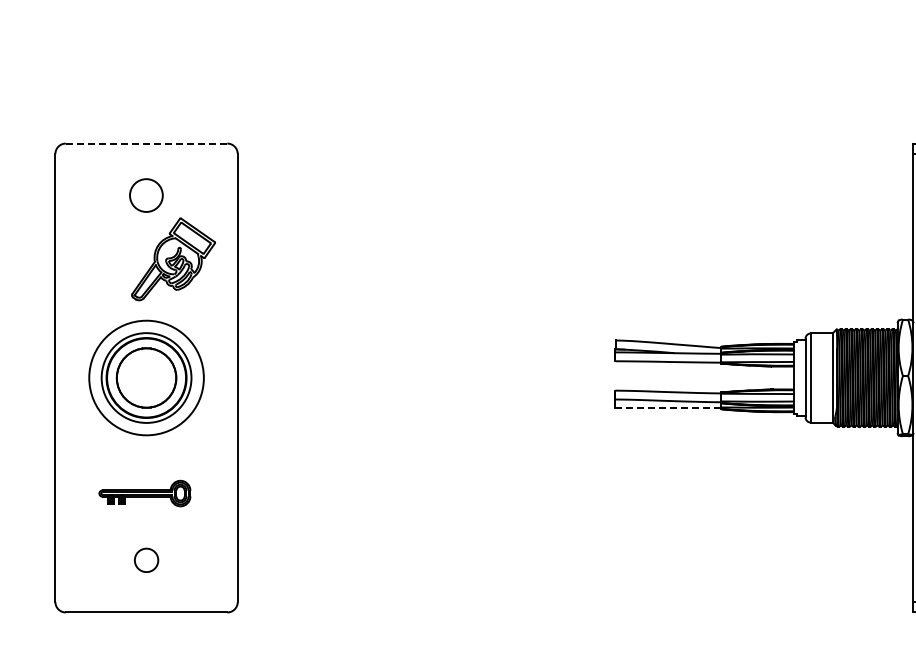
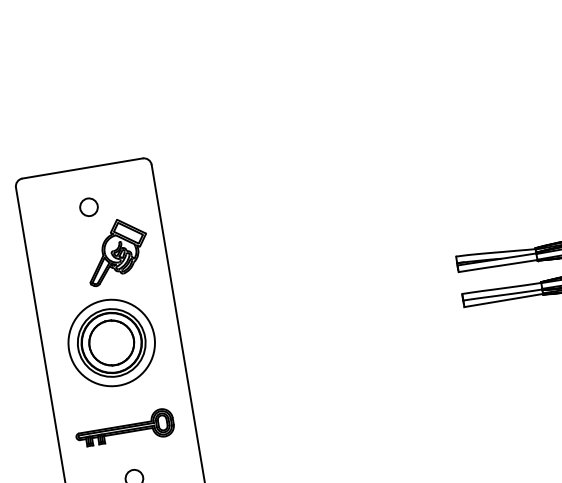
line: (146, 143) -> (82, 168), dashed -> solid
circle: (146, 195) -> (88, 207), size x0.71
line: (668, 408) -> (503, 300), dashed -> solid
part: (144, 493) -> (124, 429), size x1.43

